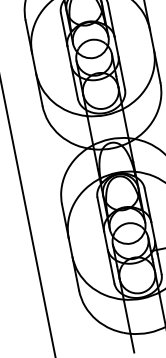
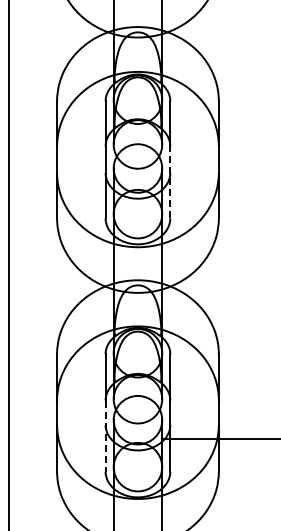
line: (119, 63) -> (170, 182), solid -> dashed
line: (109, 257) -> (105, 436), solid -> dashed

